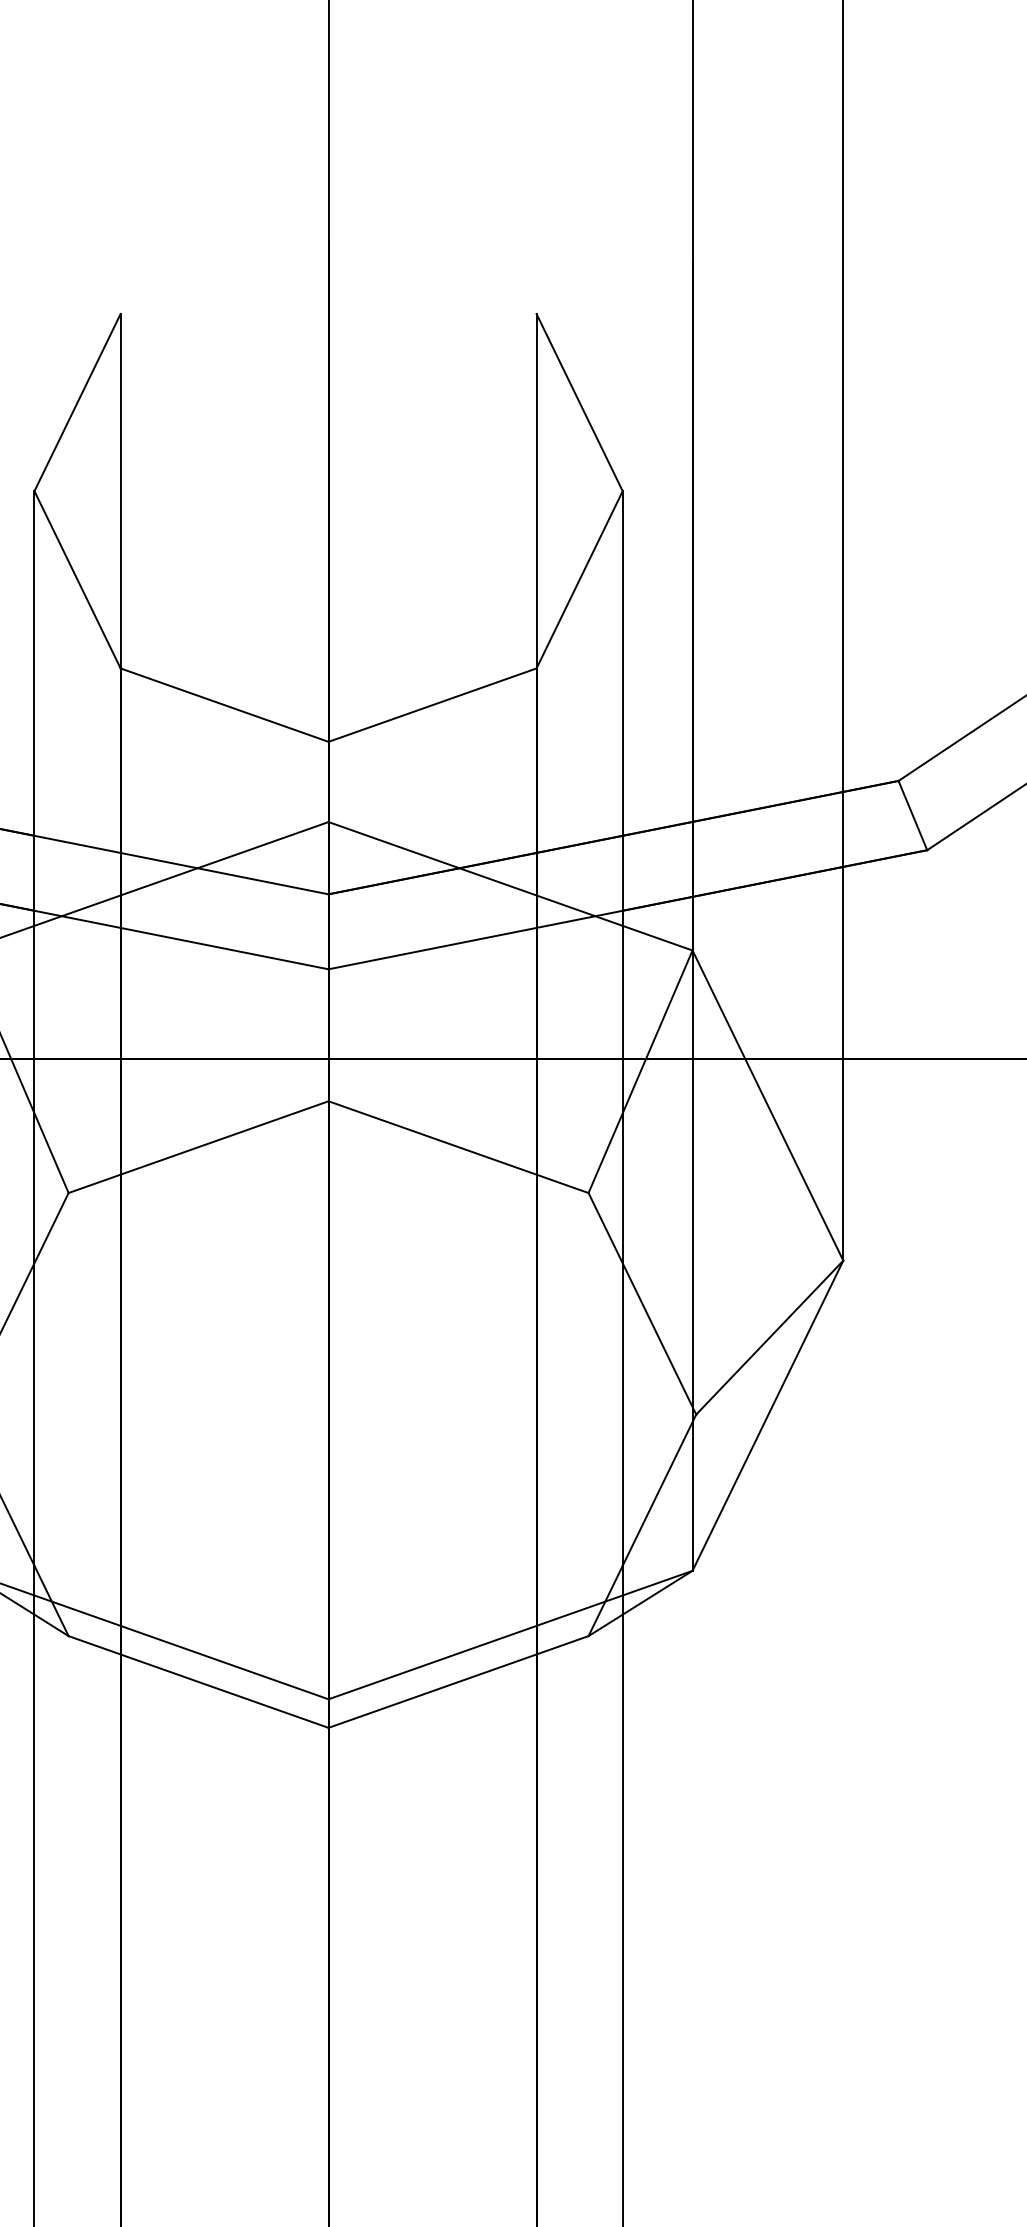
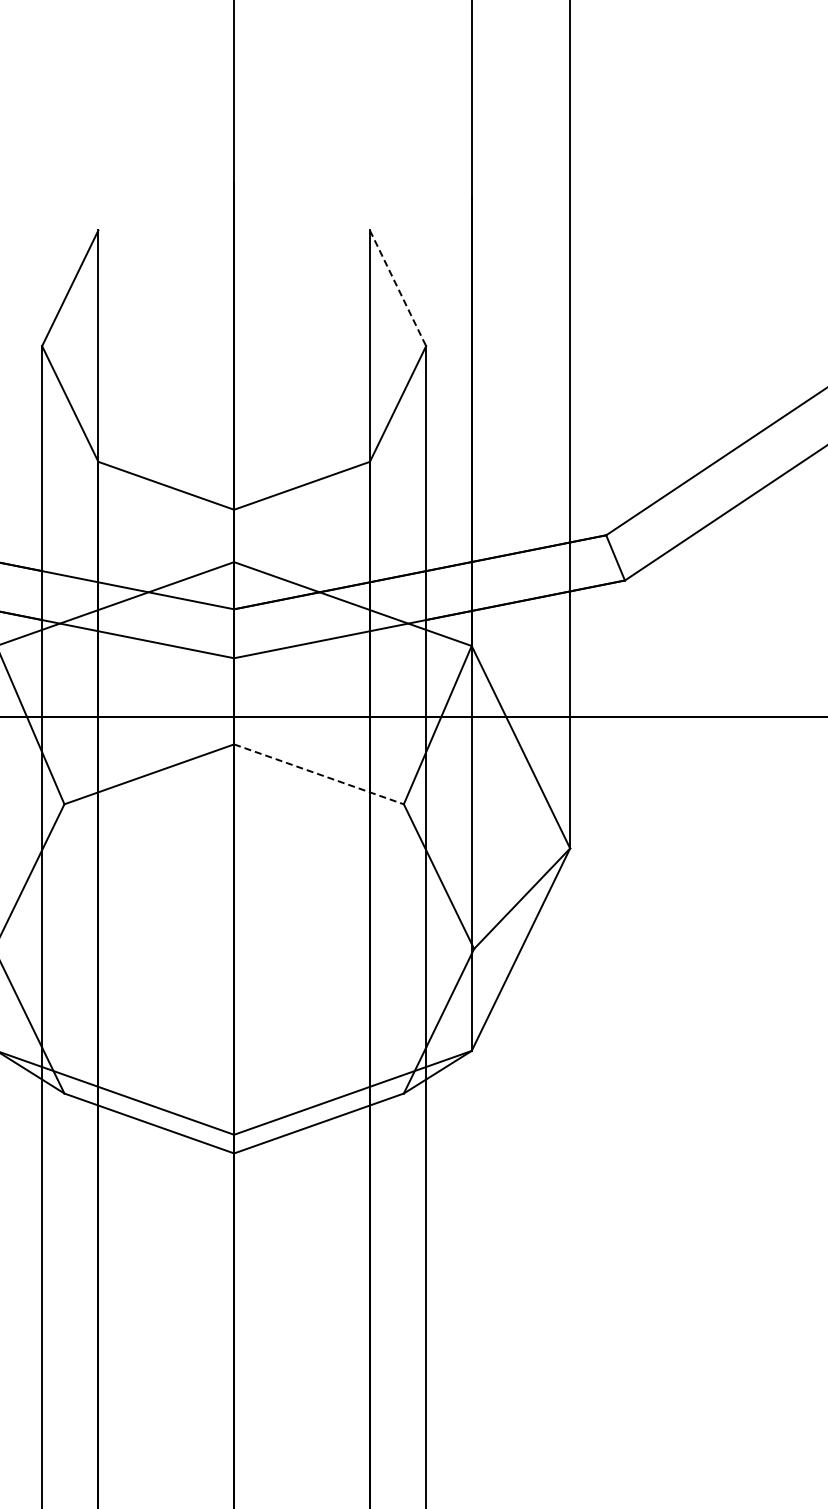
line: (580, 402) -> (398, 288), solid -> dashed
line: (459, 1147) -> (319, 774), solid -> dashed

